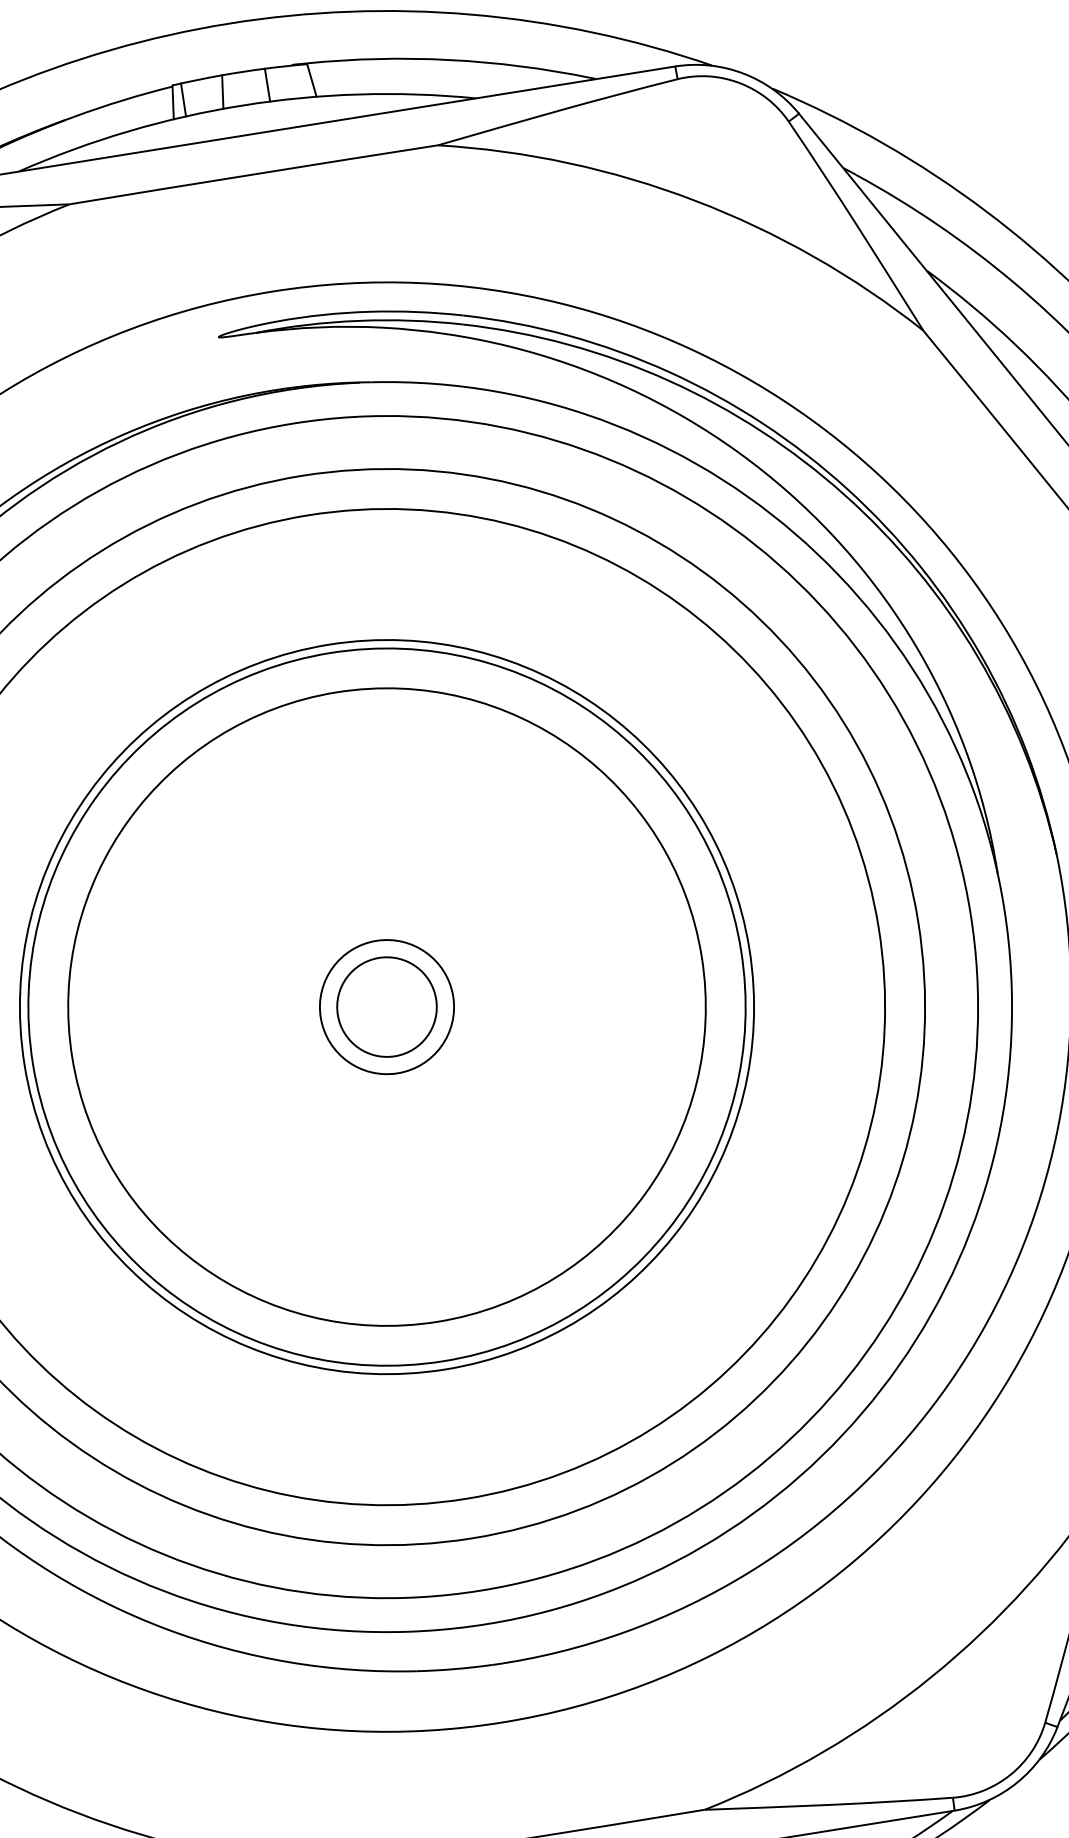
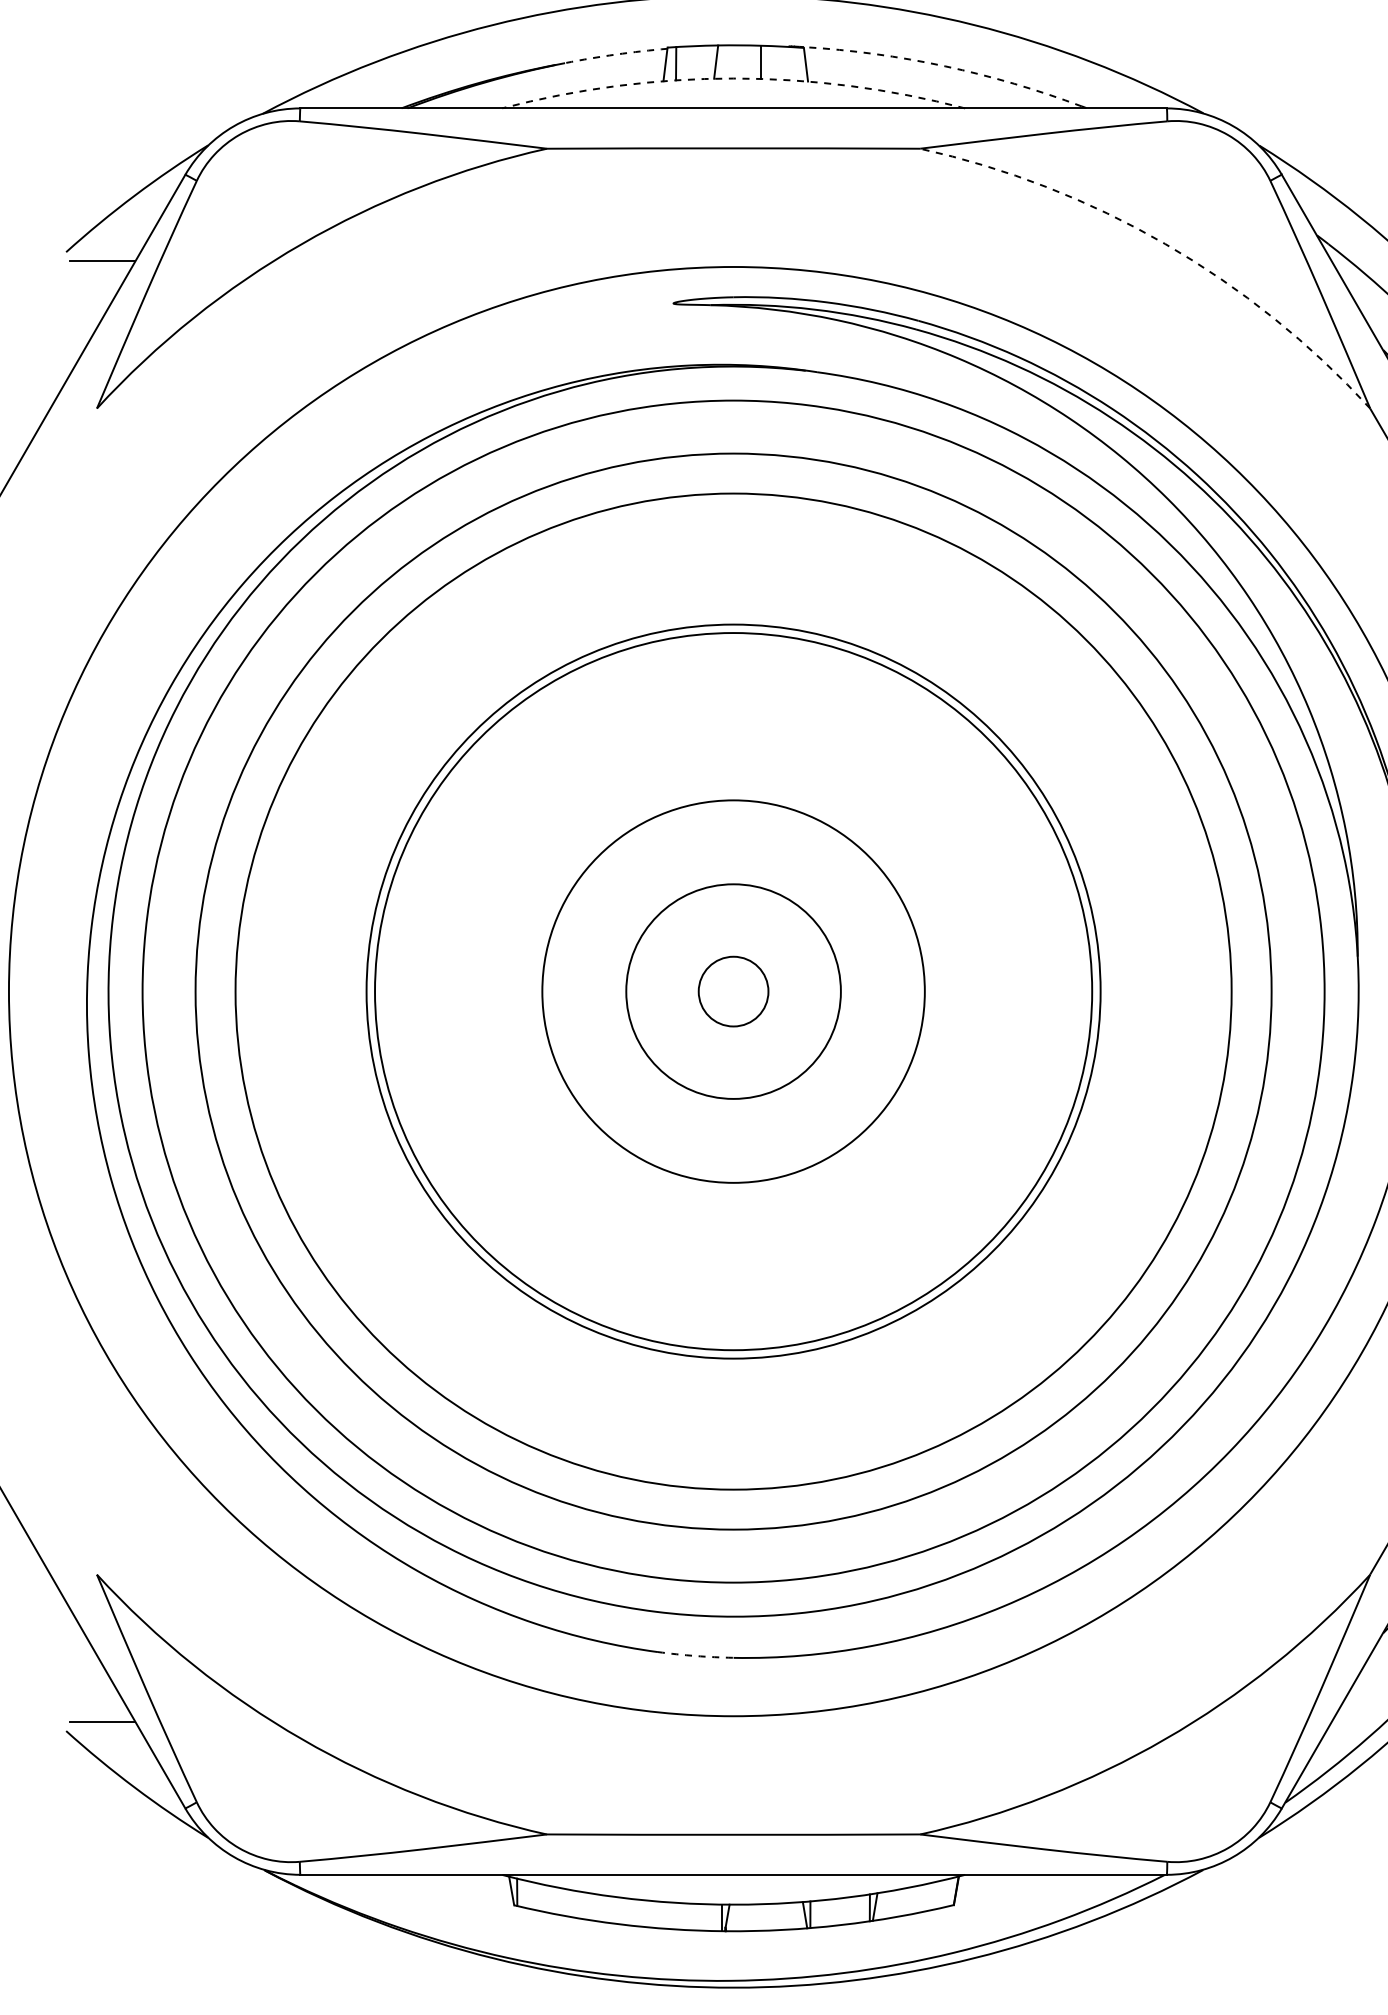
arc: (449, 60) -> (945, 66), solid -> dashed
arc: (123, 100) -> (616, 54), solid -> dashed
arc: (242, 105) -> (733, 78), solid -> dashed
arc: (695, 201) -> (1165, 244), solid -> dashed
circle: (386, 1007) -> (733, 991), size x0.6
circle: (386, 1007) -> (733, 991), size x0.7
circle: (386, 1007) -> (733, 991), size x1.6
arc: (454, 1669) -> (695, 1656), solid -> dashed

